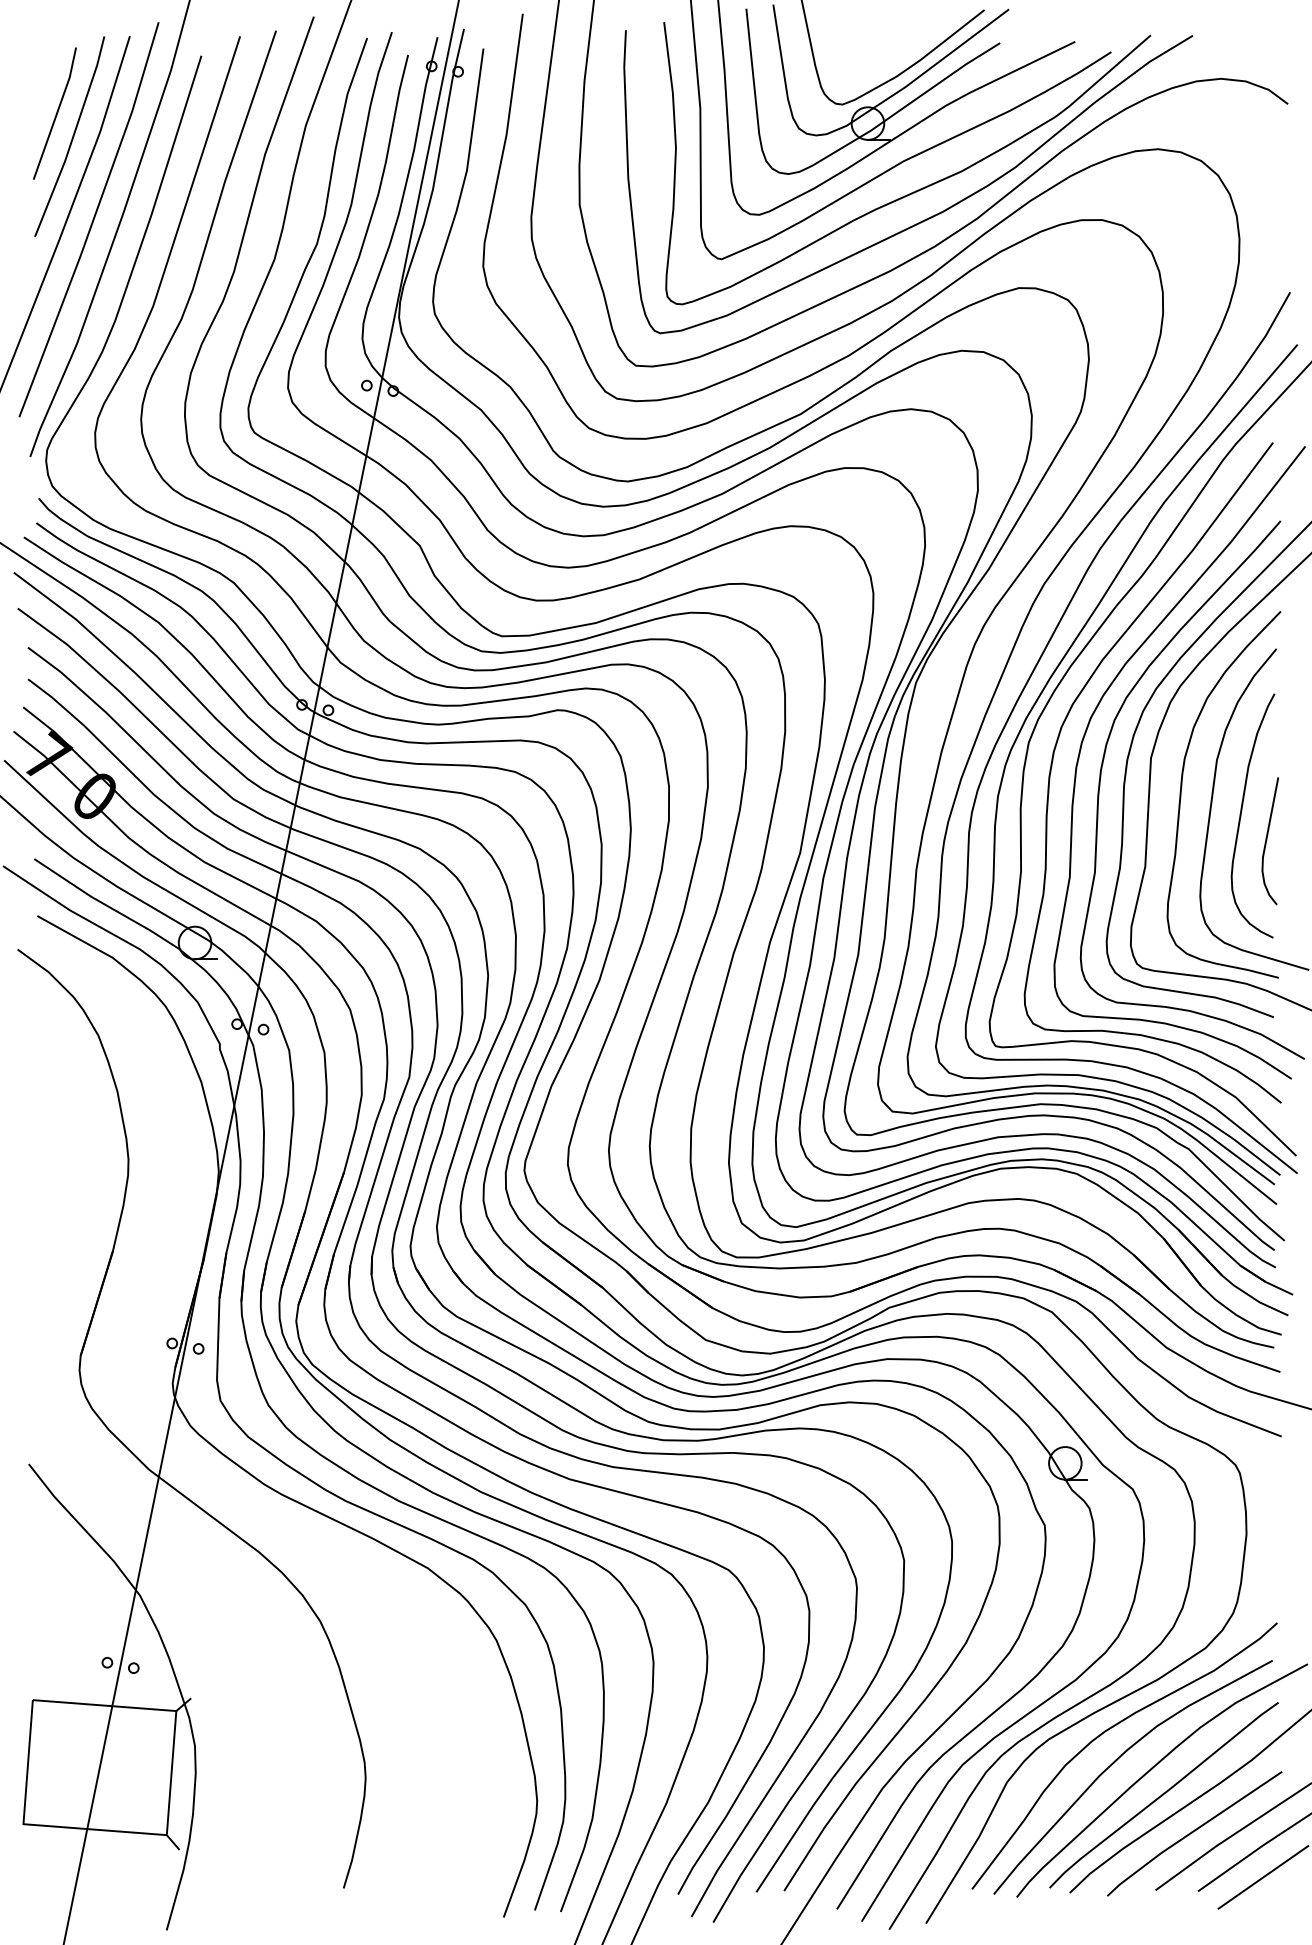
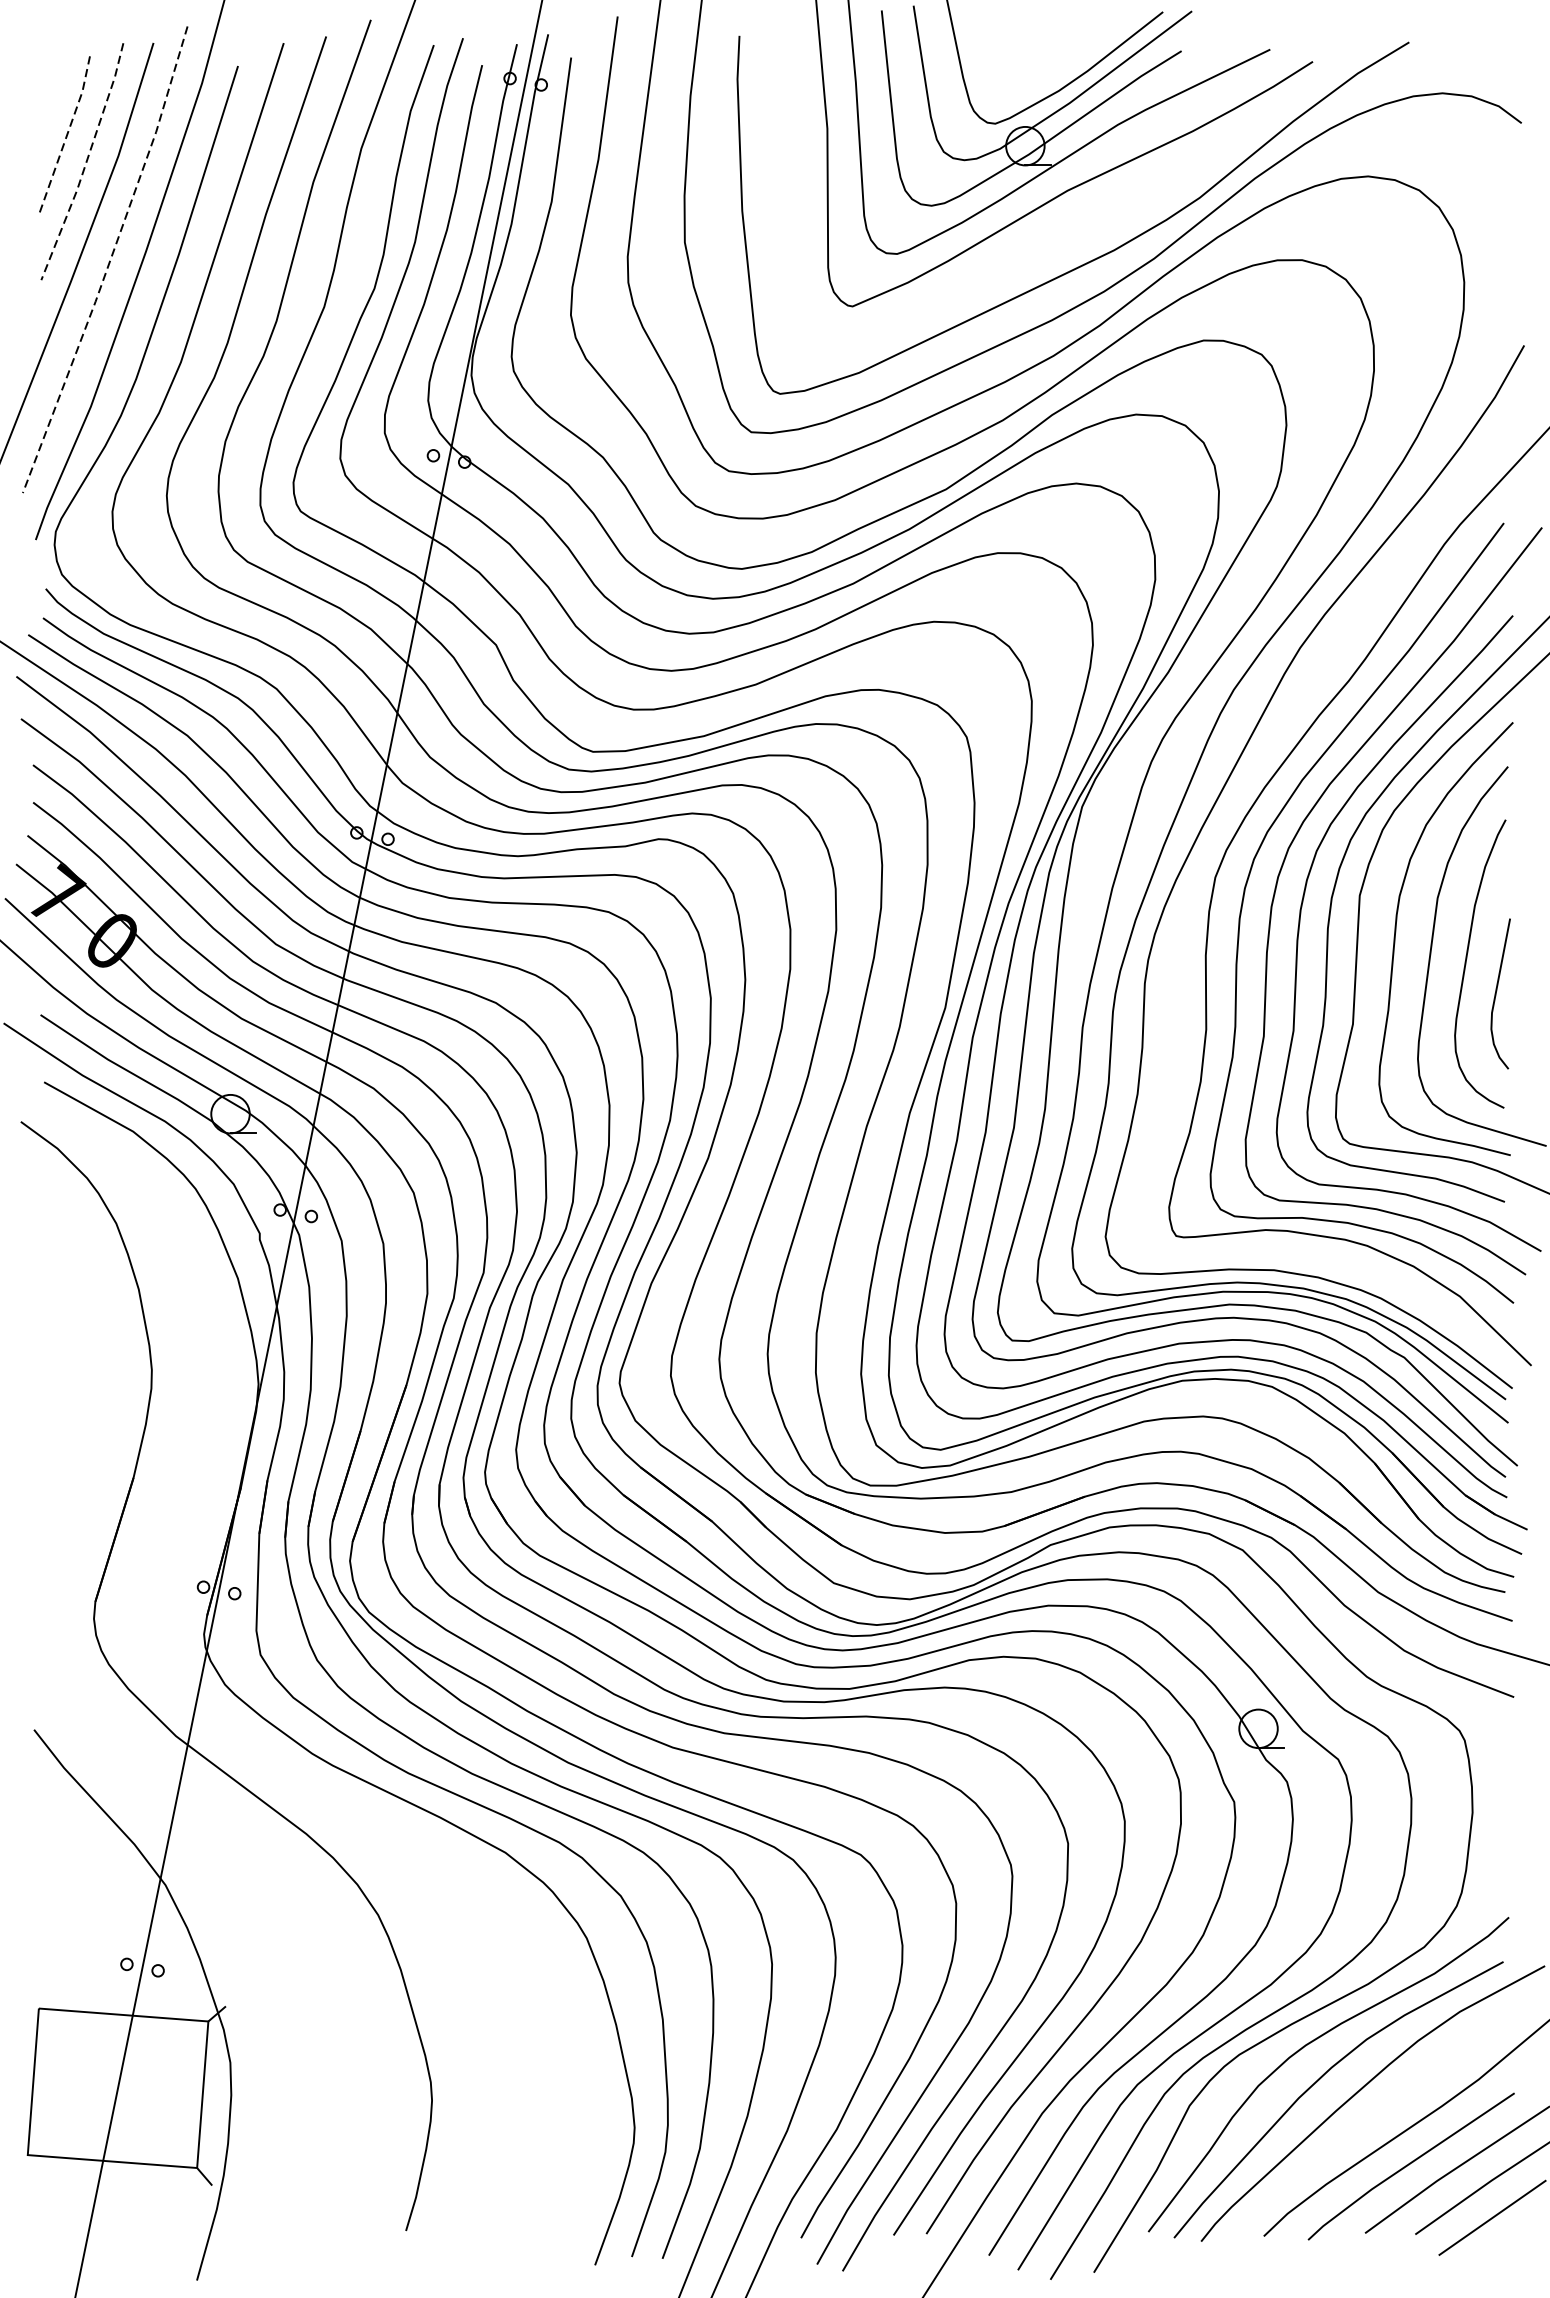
line: (56, 114) -> (66, 135), solid -> dashed
line: (73, 137) -> (86, 162), solid -> dashed
curve: (915, 190) -> (1081, 225), removed
line: (92, 221) -> (109, 261), solid -> dashed
curve: (1036, 703) -> (1224, 831), removed
curve: (1163, 1795) -> (1374, 2121), removed

